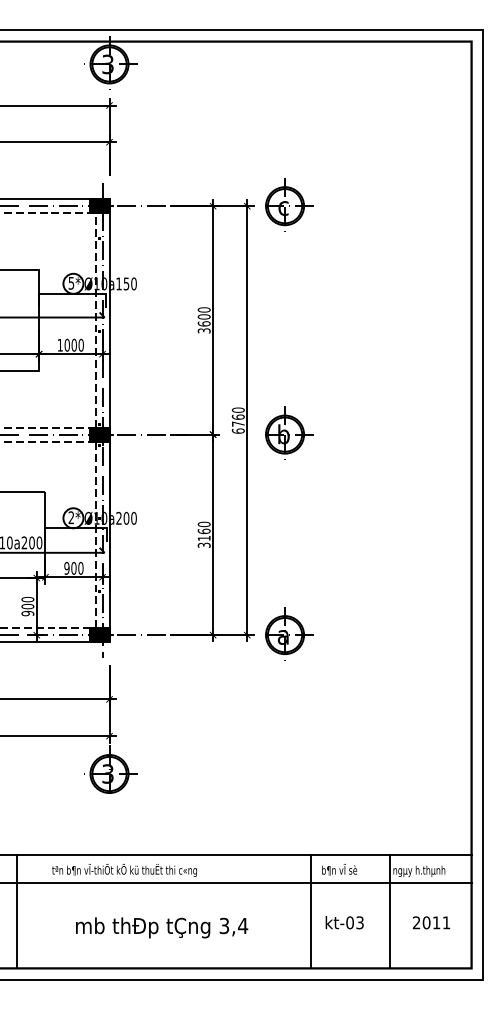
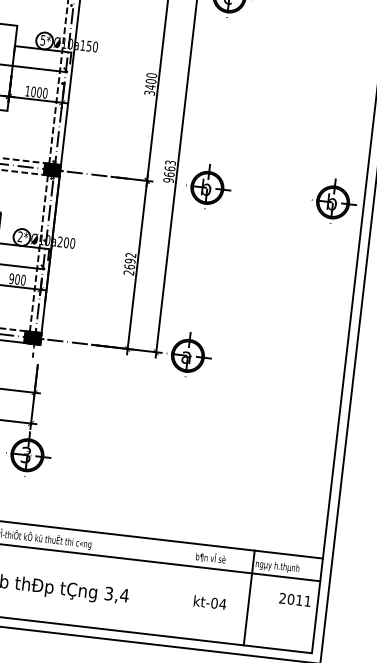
text: (203, 323) -> (149, 86), 3600 -> 3400
text: (237, 420) -> (168, 171), 6760 -> 9663
part: (439, 432) -> (337, 201), added
text: (203, 534) -> (129, 263), 3160 -> 2692
line: (311, 911) -> (183, 590), removed
text: (359, 922) -> (222, 603), kt-03 -> kt-04
text: (431, 922) -> (295, 599), moved

